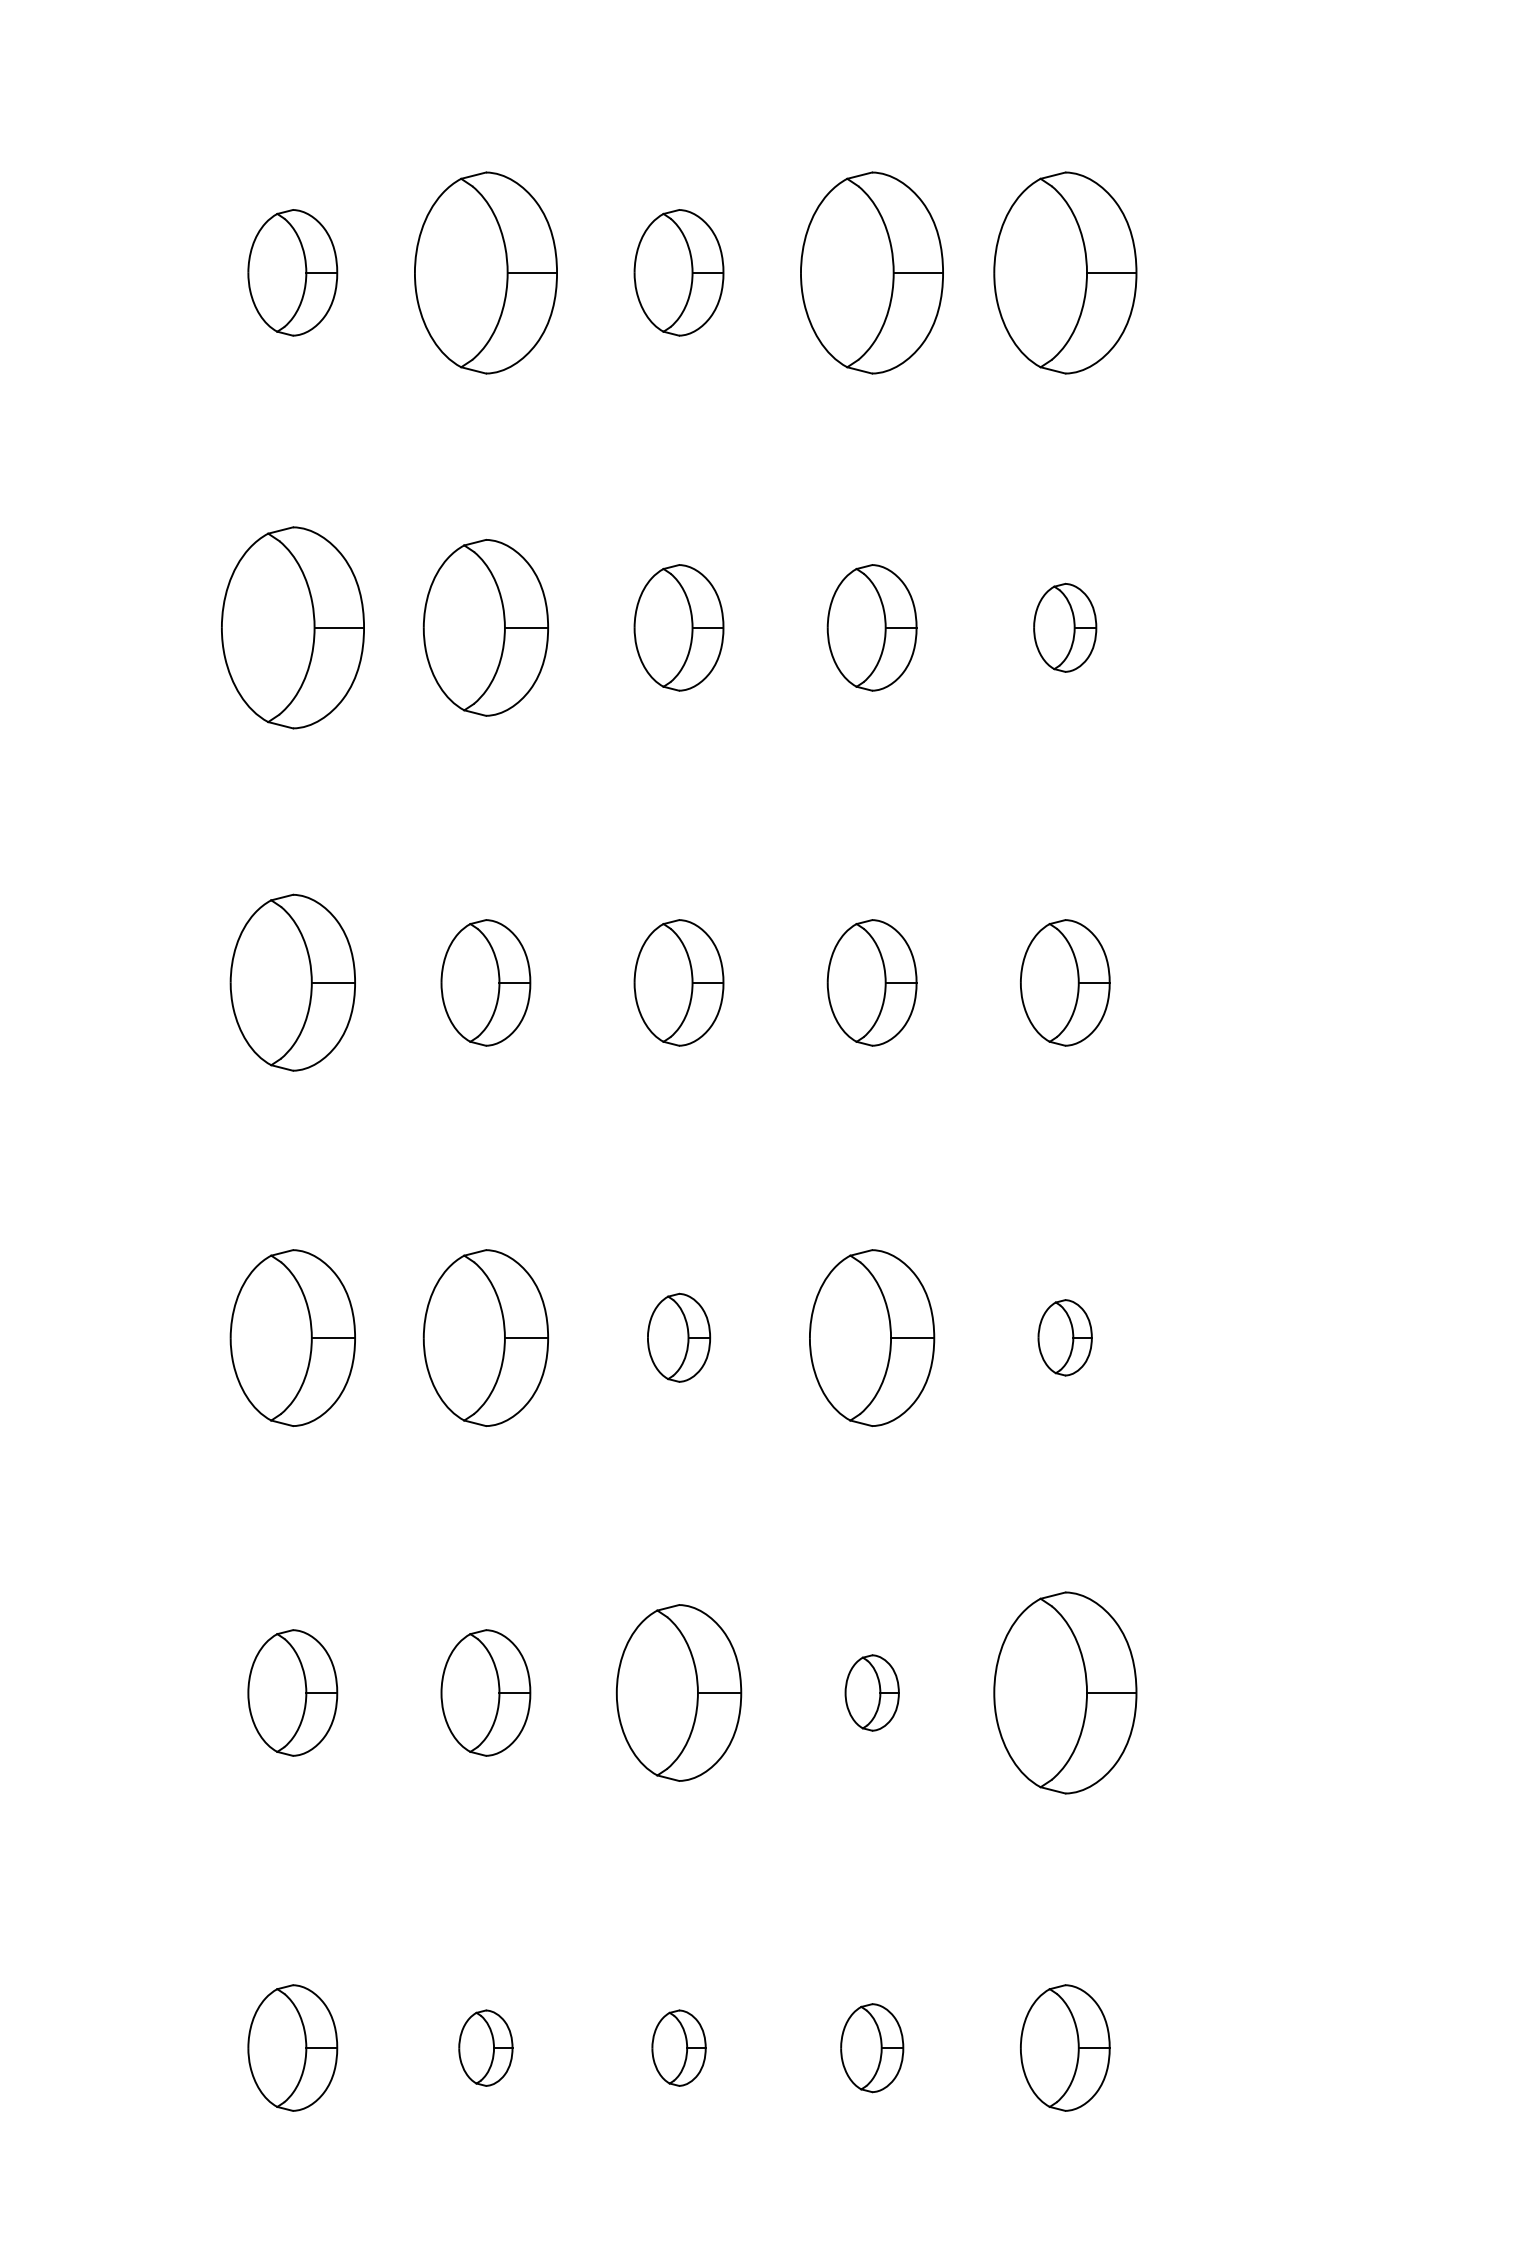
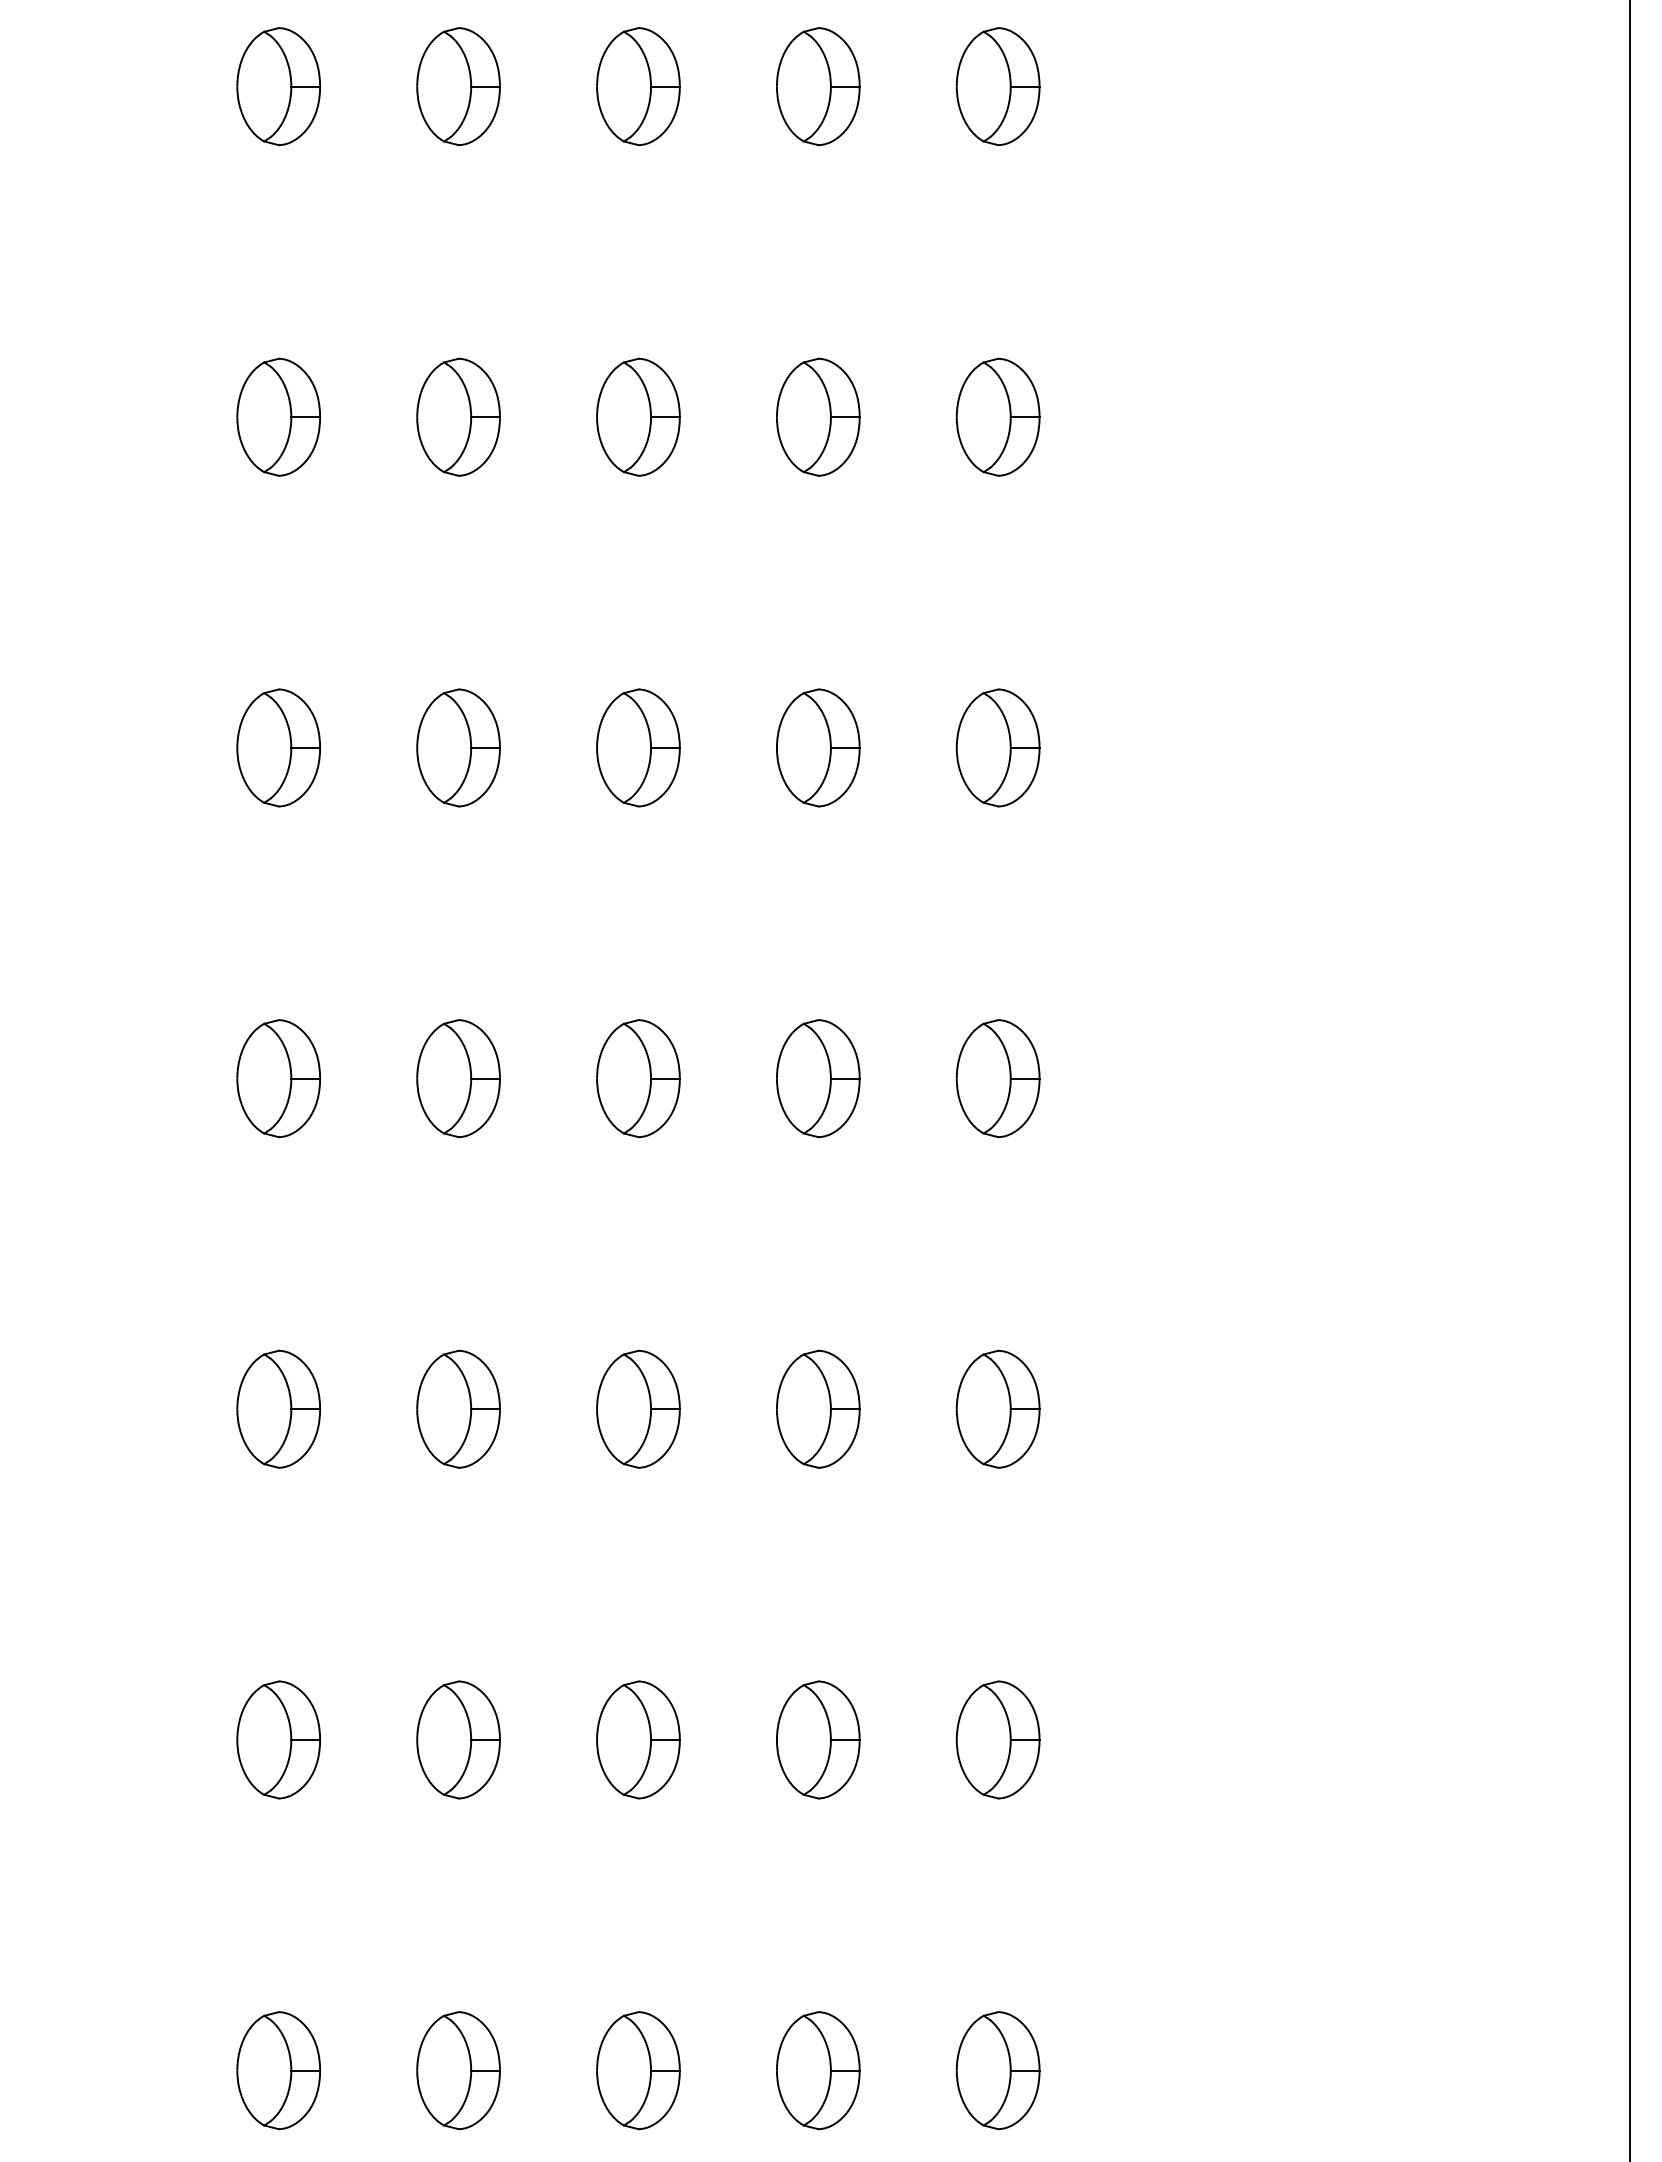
part: (485, 271) -> (458, 416), size x0.62
part: (872, 271) -> (818, 416), size x0.62
part: (1064, 271) -> (997, 416), size x0.62
part: (292, 627) -> (278, 747), size x0.62
part: (485, 627) -> (458, 747), size x0.71
part: (1064, 627) -> (997, 747), size x1.43
part: (292, 982) -> (278, 1078), size x0.71
part: (292, 1337) -> (278, 1408), size x0.71
part: (485, 1337) -> (458, 1408), size x0.71
part: (679, 1337) -> (638, 1408), size x1.43
part: (872, 1337) -> (818, 1408), size x0.71
part: (1064, 1337) -> (997, 1408), size x1.67
part: (679, 1692) -> (638, 1739), size x0.71
part: (872, 1692) -> (818, 1739), size x1.67
part: (1064, 1692) -> (997, 1739), size x0.62
part: (485, 2047) -> (458, 2070), size x1.67
part: (679, 2047) -> (638, 2070), size x1.67
part: (872, 2047) -> (818, 2070), size x1.43

